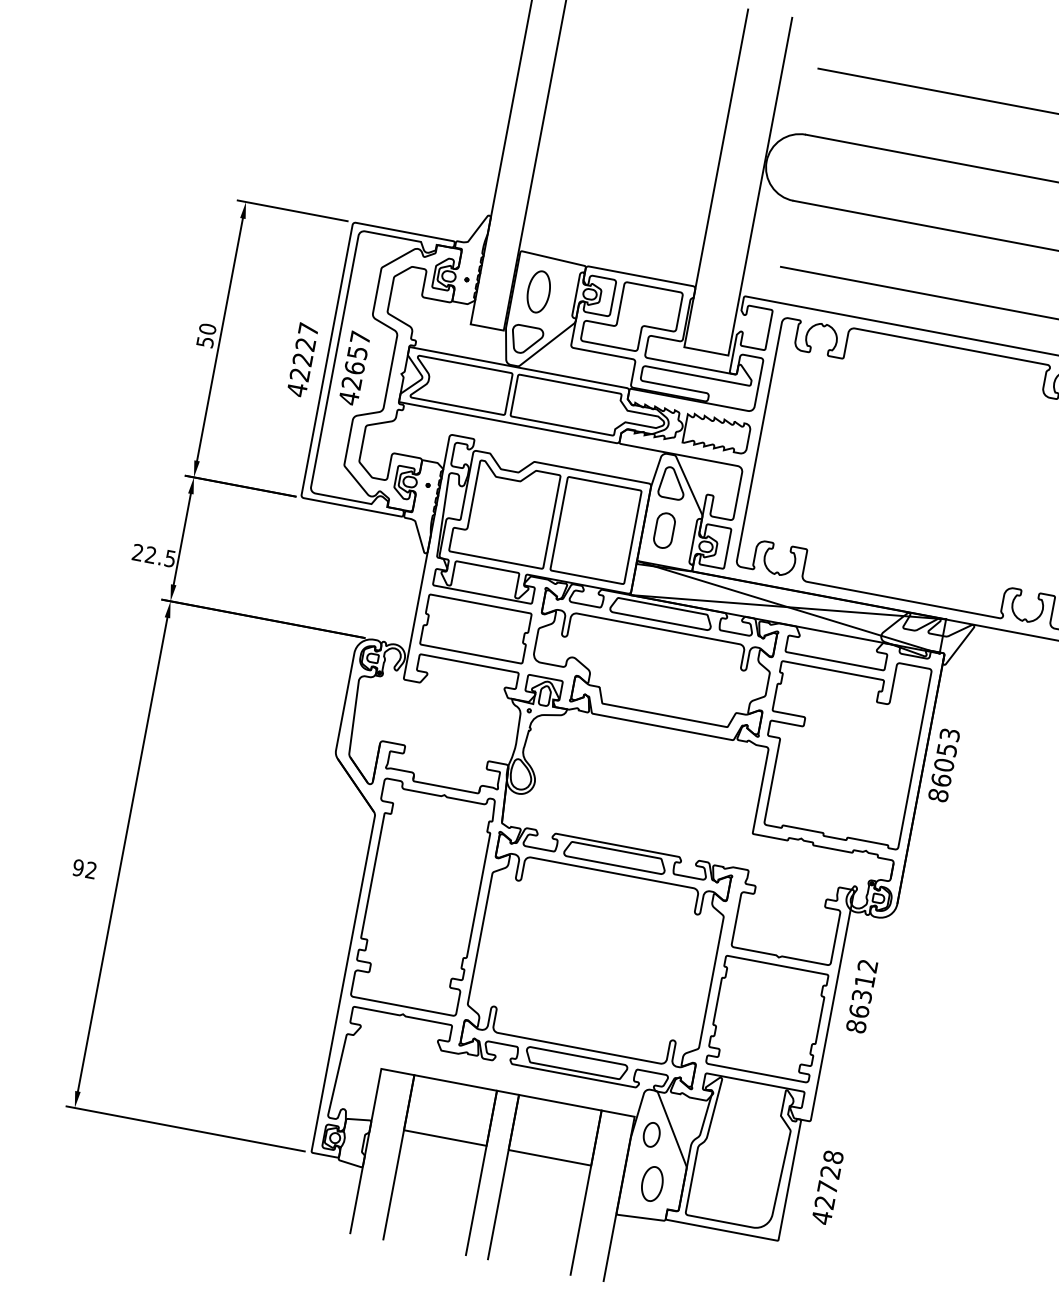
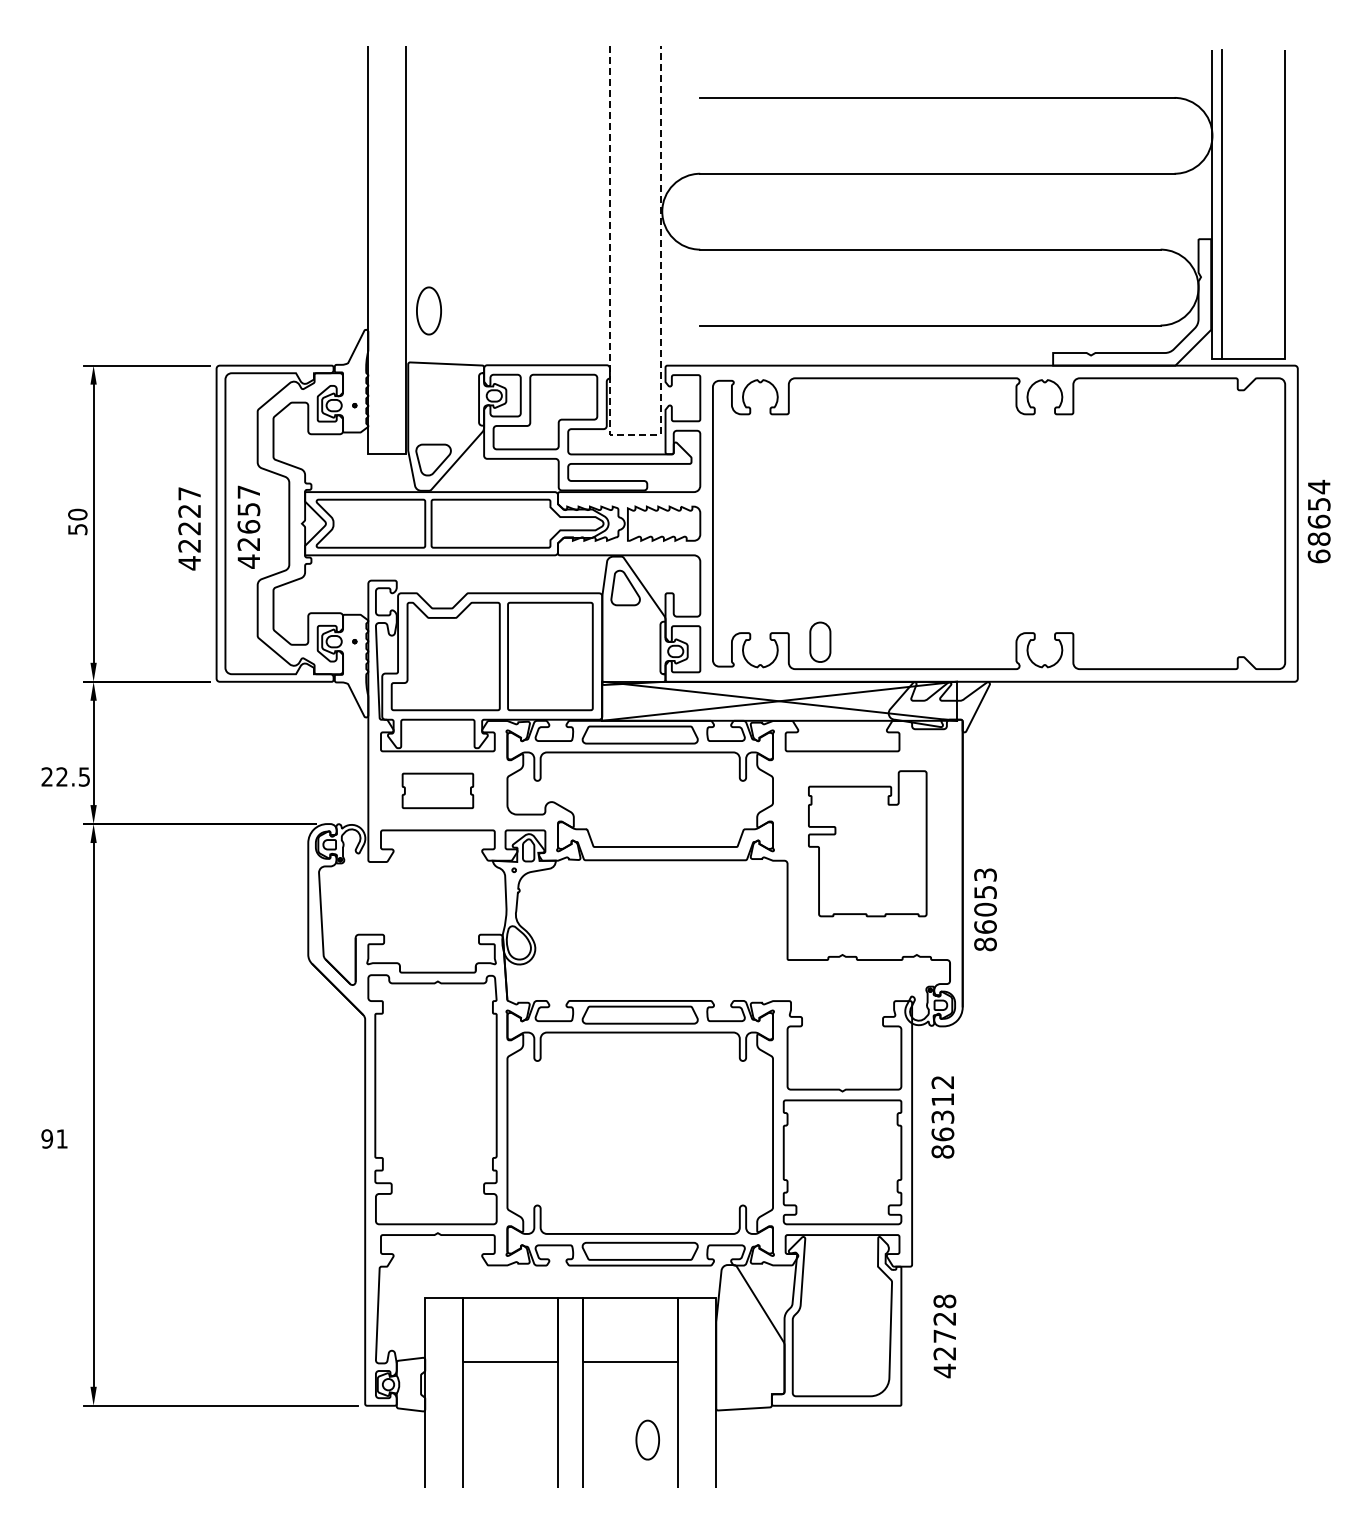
part: (538, 291) -> (428, 310), moved
line: (706, 351) -> (635, 434), solid -> dashed
part: (664, 529) -> (820, 641), moved
part: (475, 628) -> (437, 790), size x0.6
part: (841, 745) -> (867, 843), size x0.7
text: (944, 765) -> (985, 909), moved
text: (90, 869) -> (61, 1138), 92 -> 91
part: (651, 1134) -> (738, 1314), removed
part: (652, 1183) -> (647, 1439), moved

